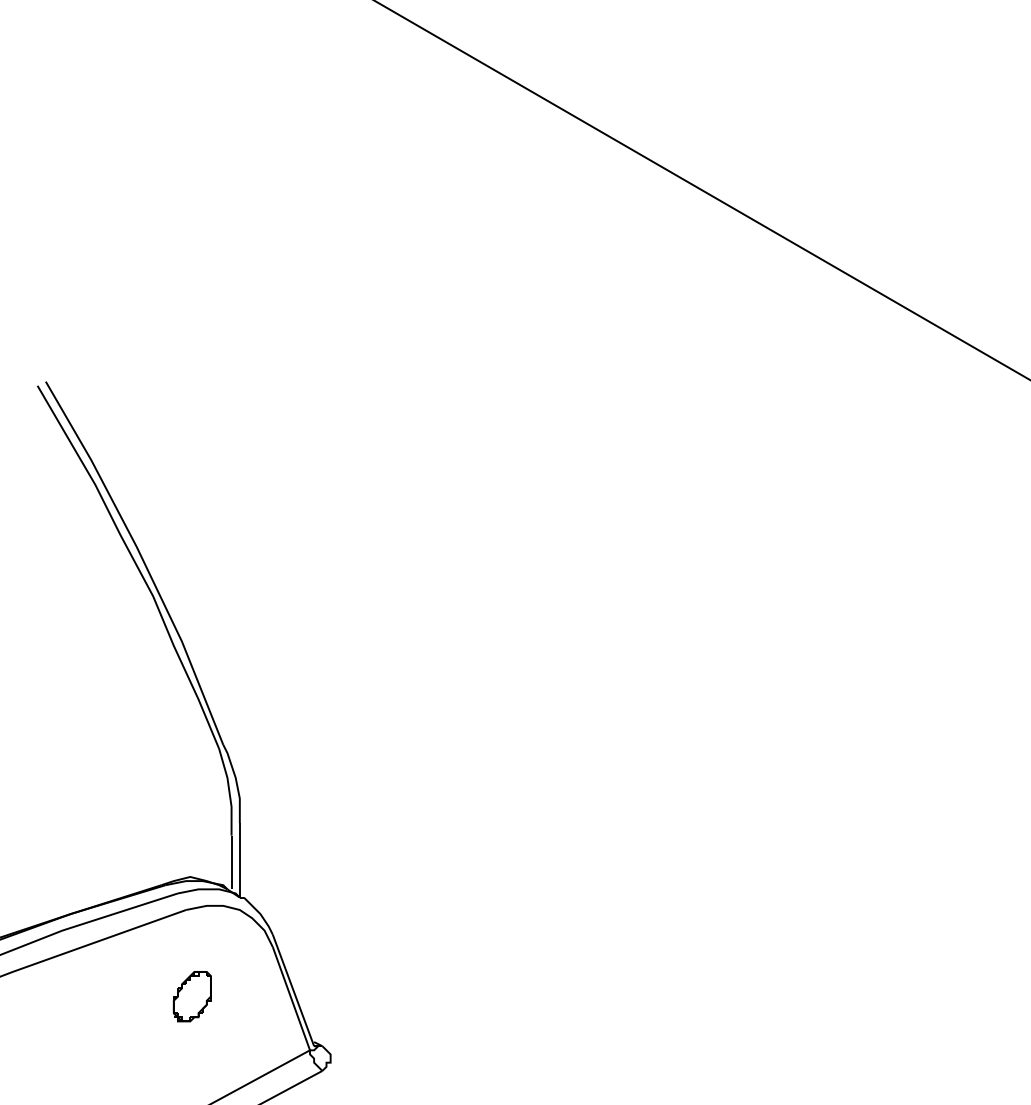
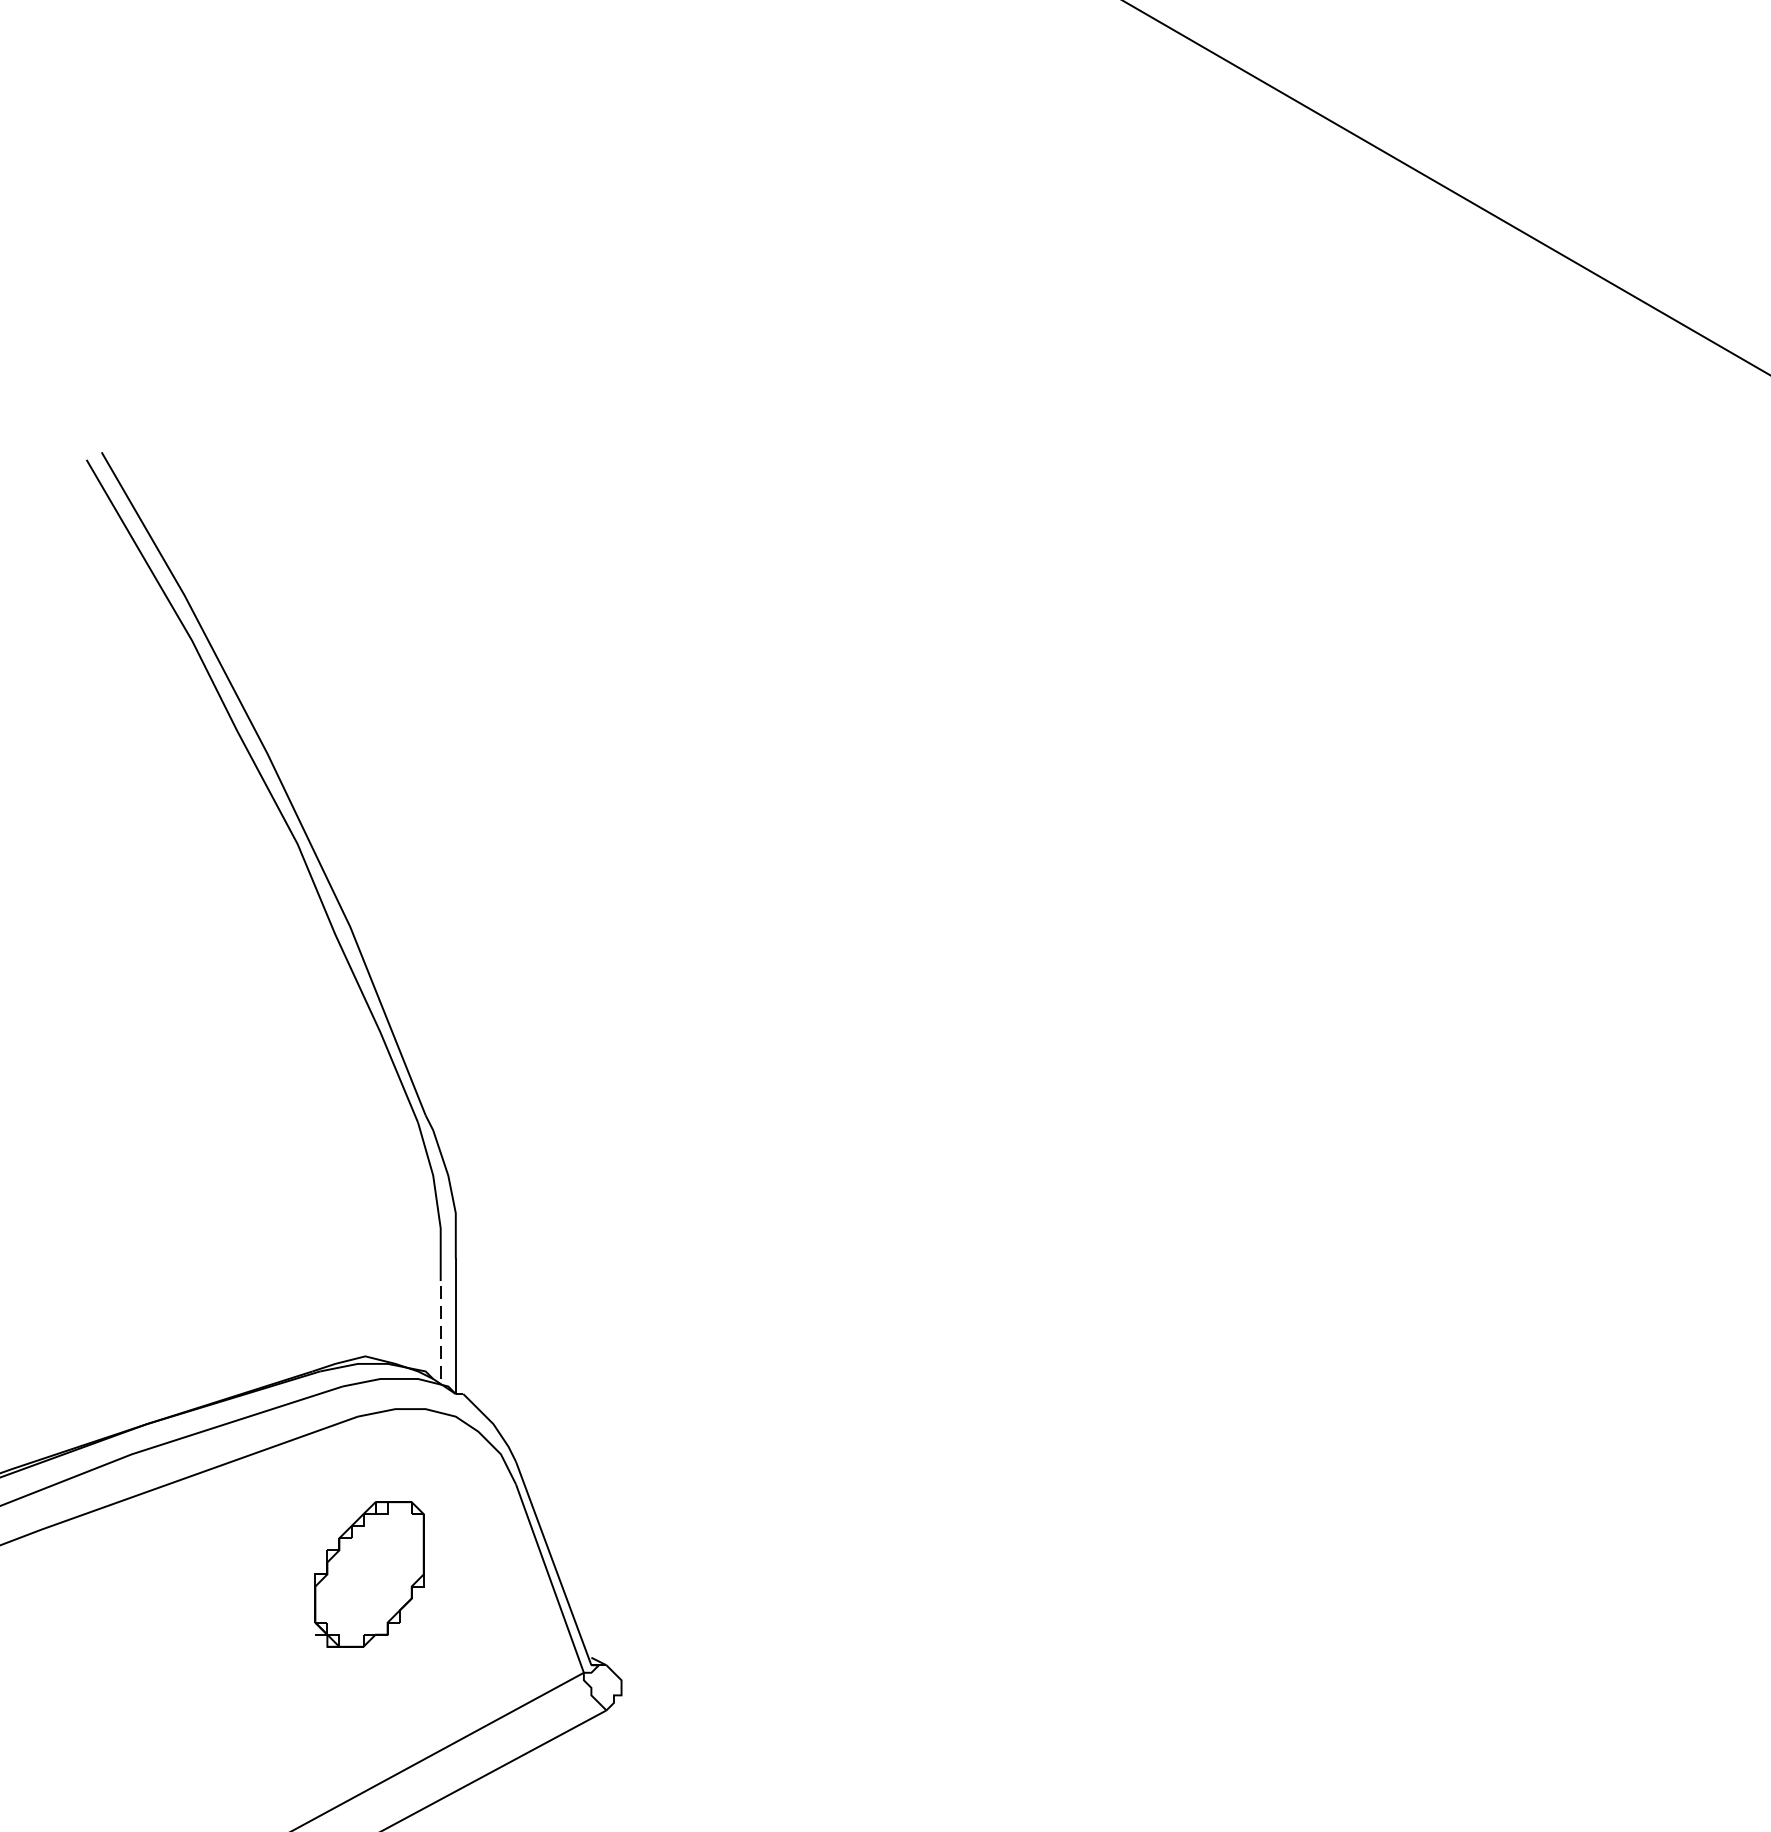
line: (231, 862) -> (440, 1329), solid -> dashed
part: (191, 996) -> (367, 1574), size x1.6

